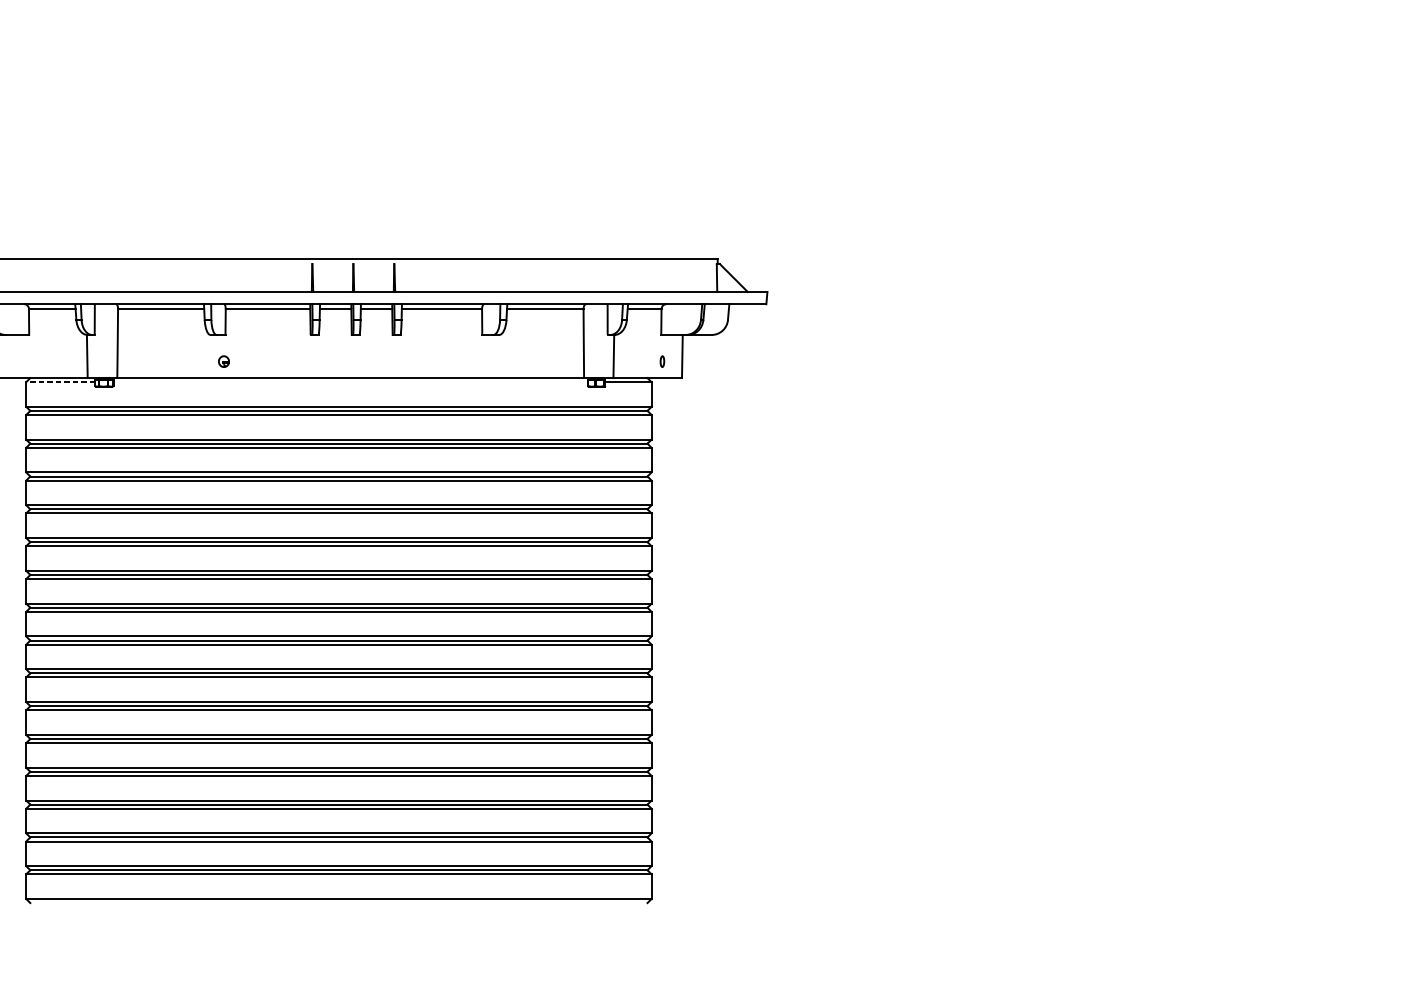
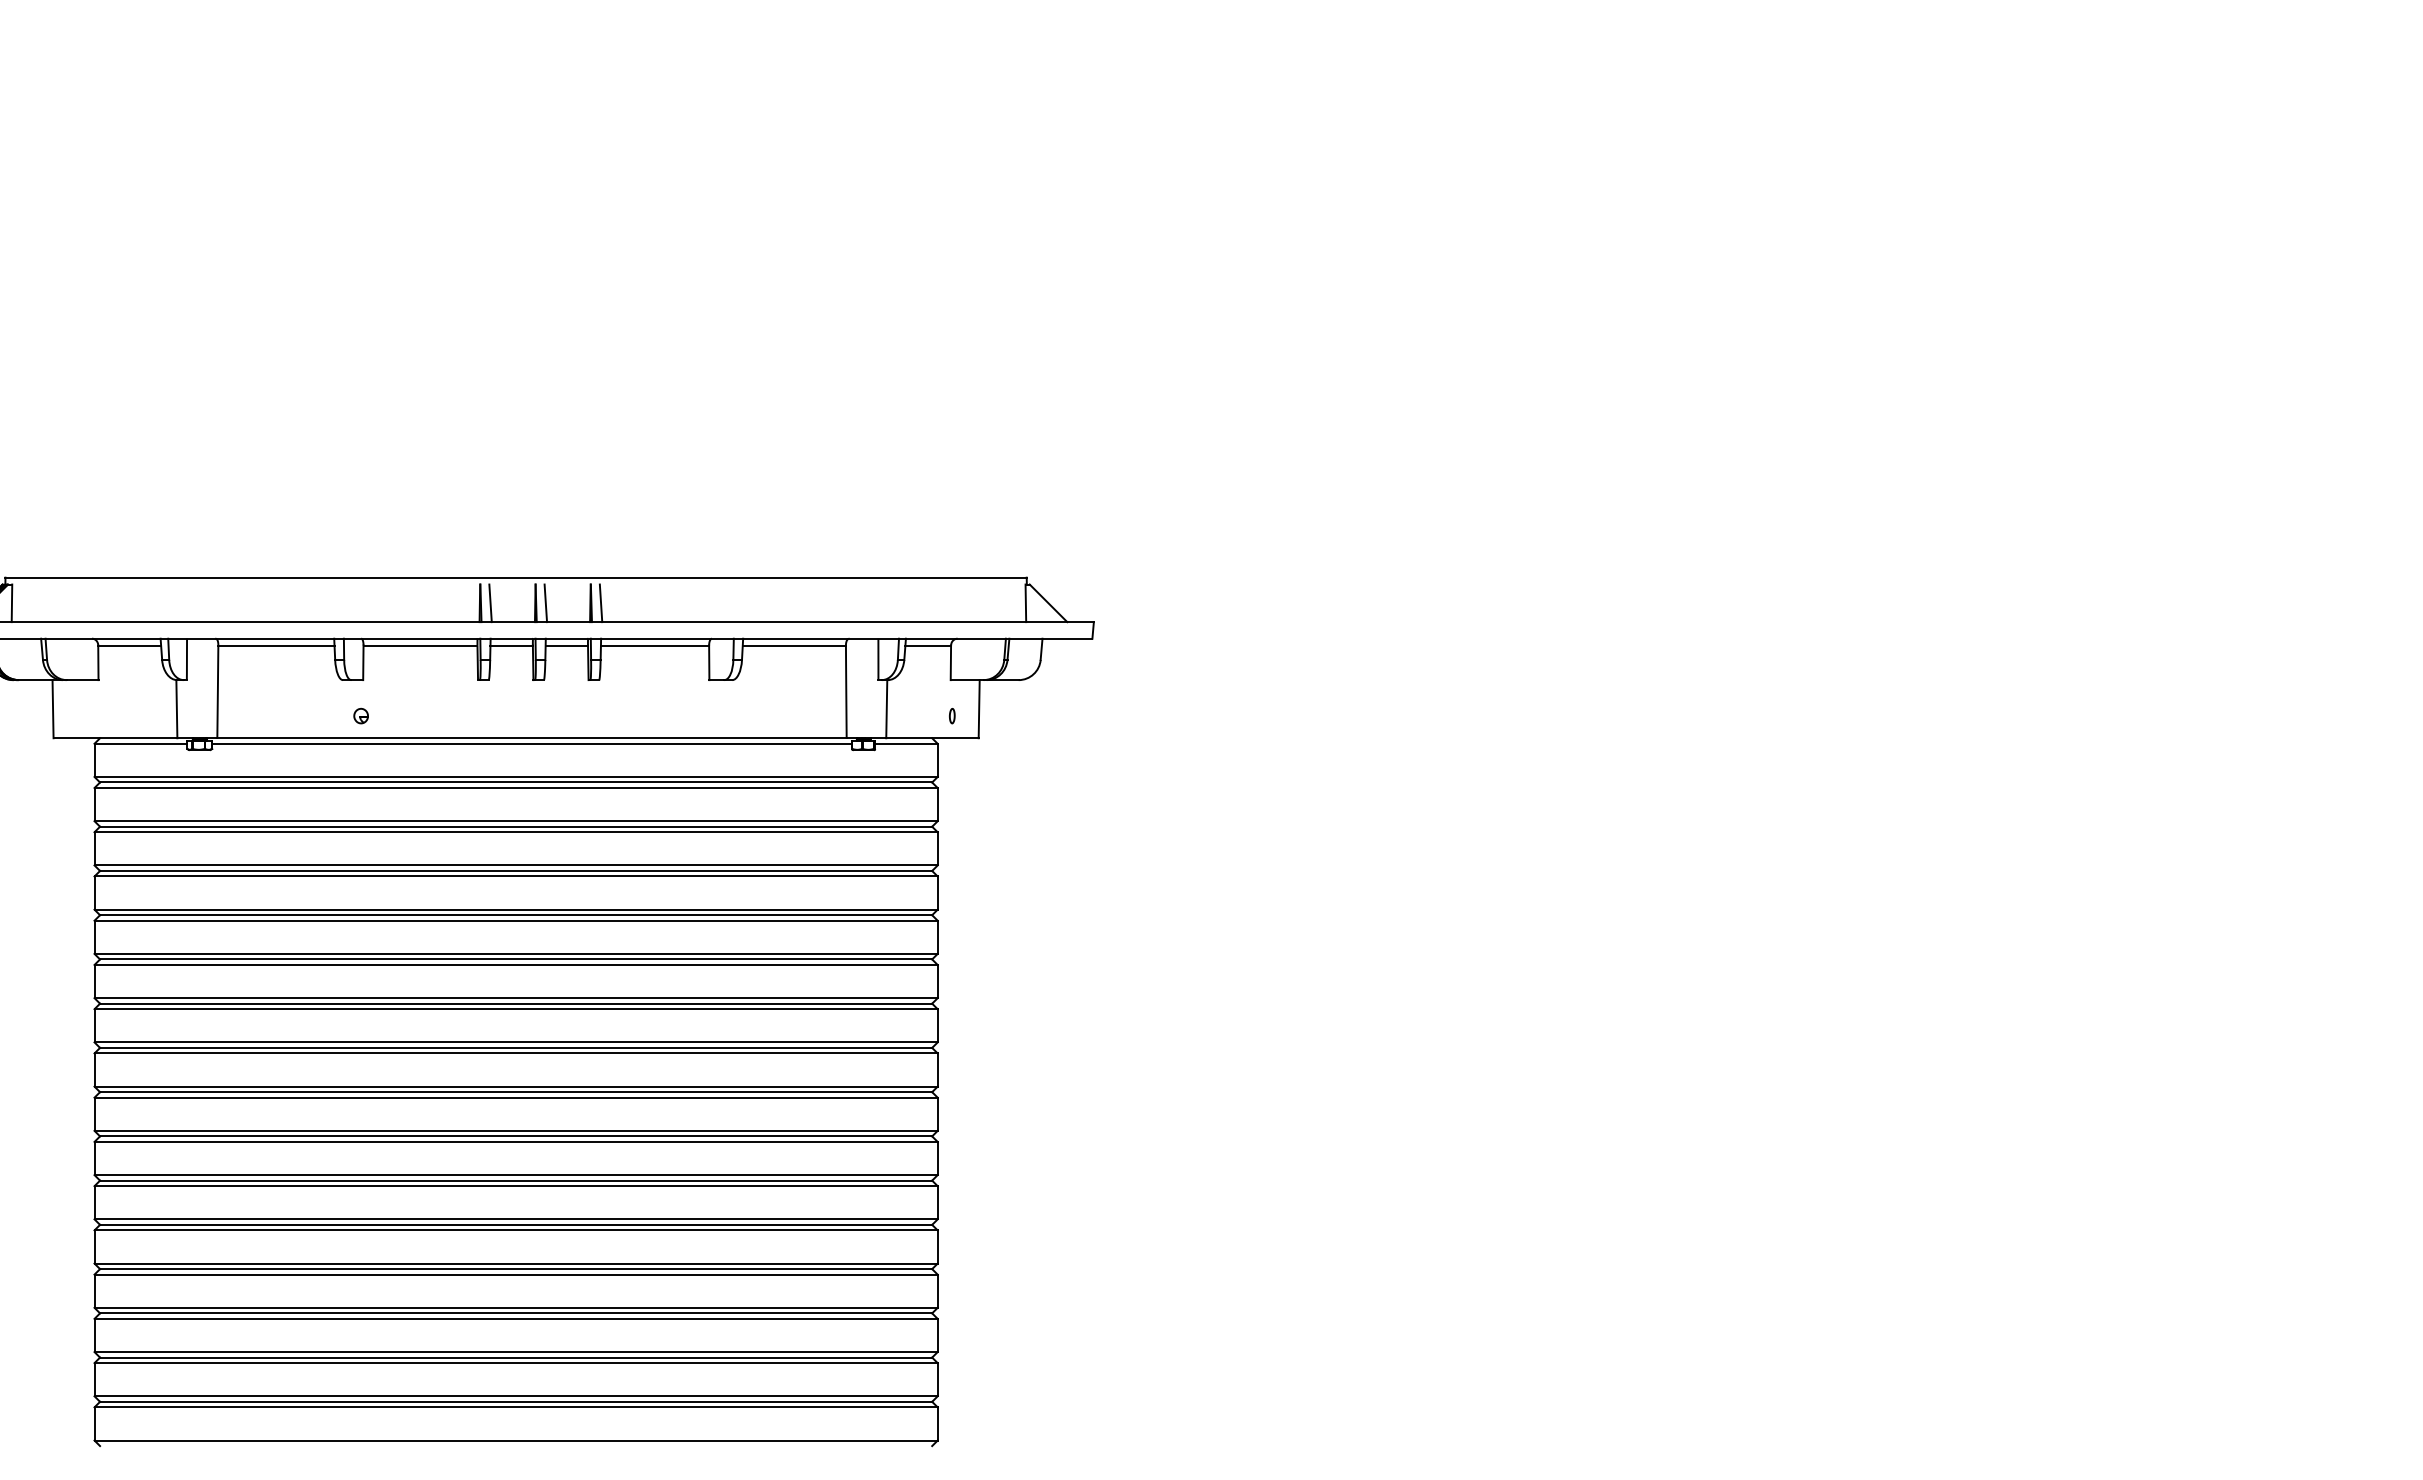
line: (319, 278) -> (490, 603), added
line: (360, 278) -> (545, 603), added
line: (401, 278) -> (600, 603), added
line: (60, 381) -> (140, 743), dashed -> solid
line: (351, 381) -> (532, 743), added

